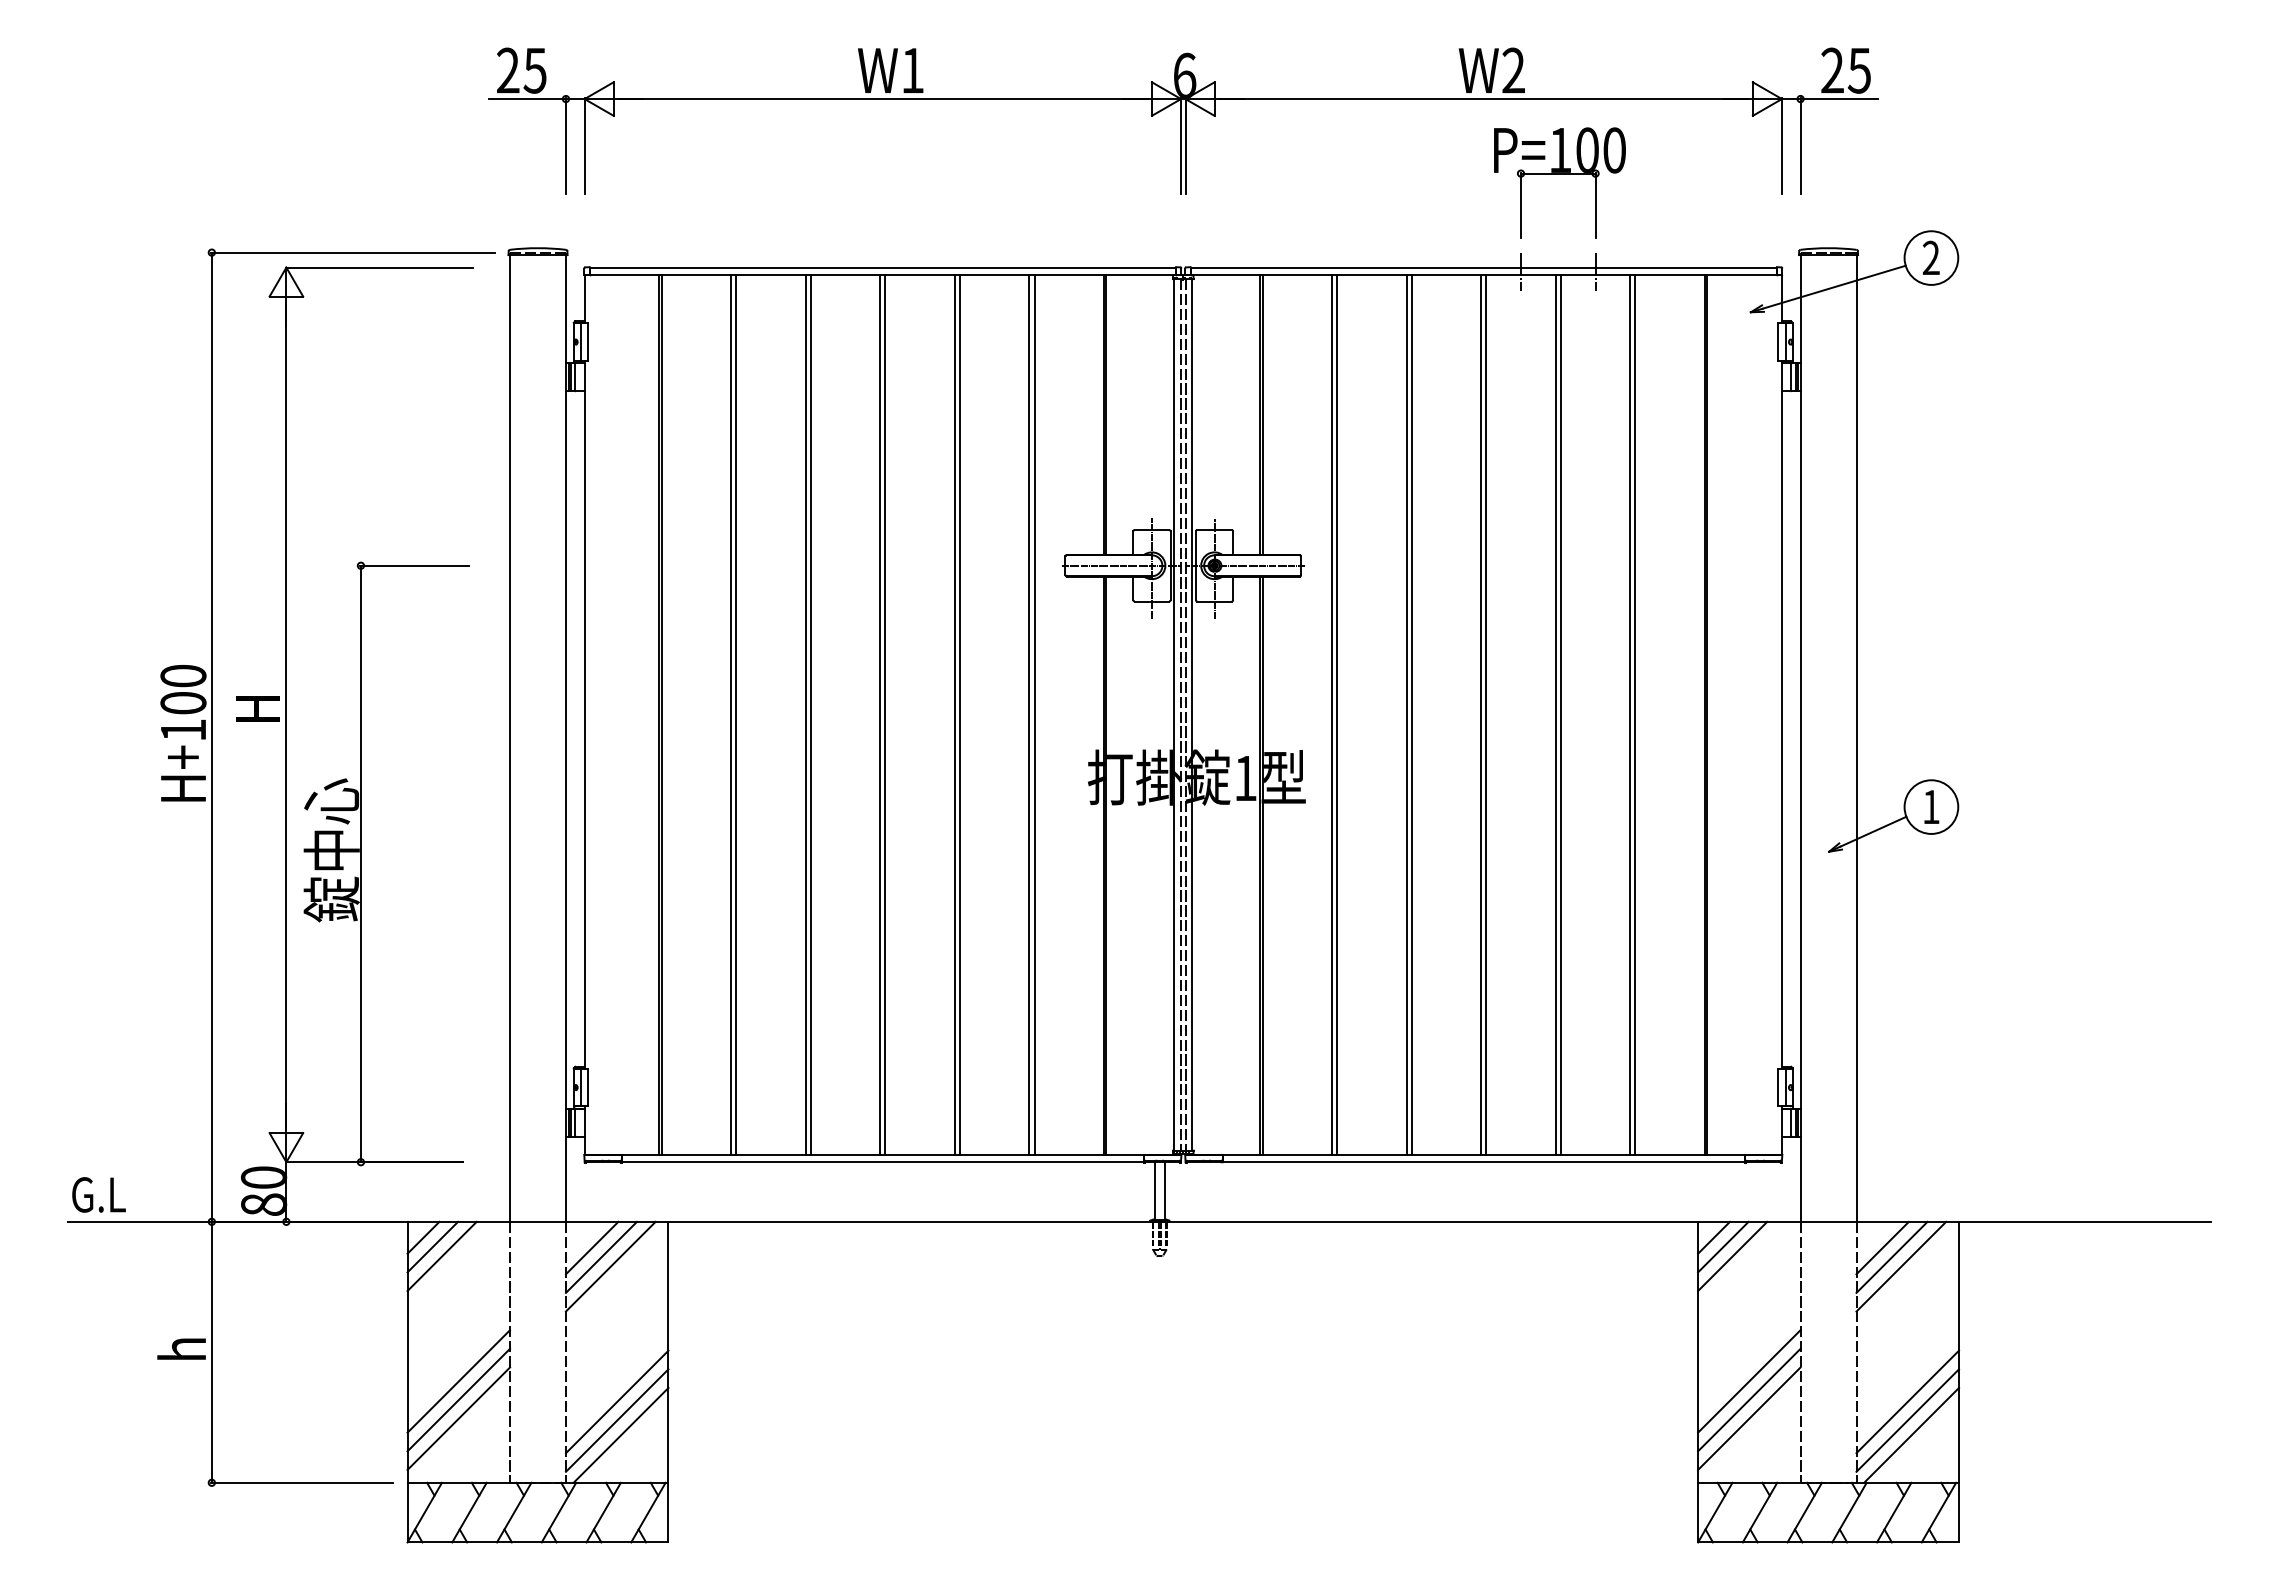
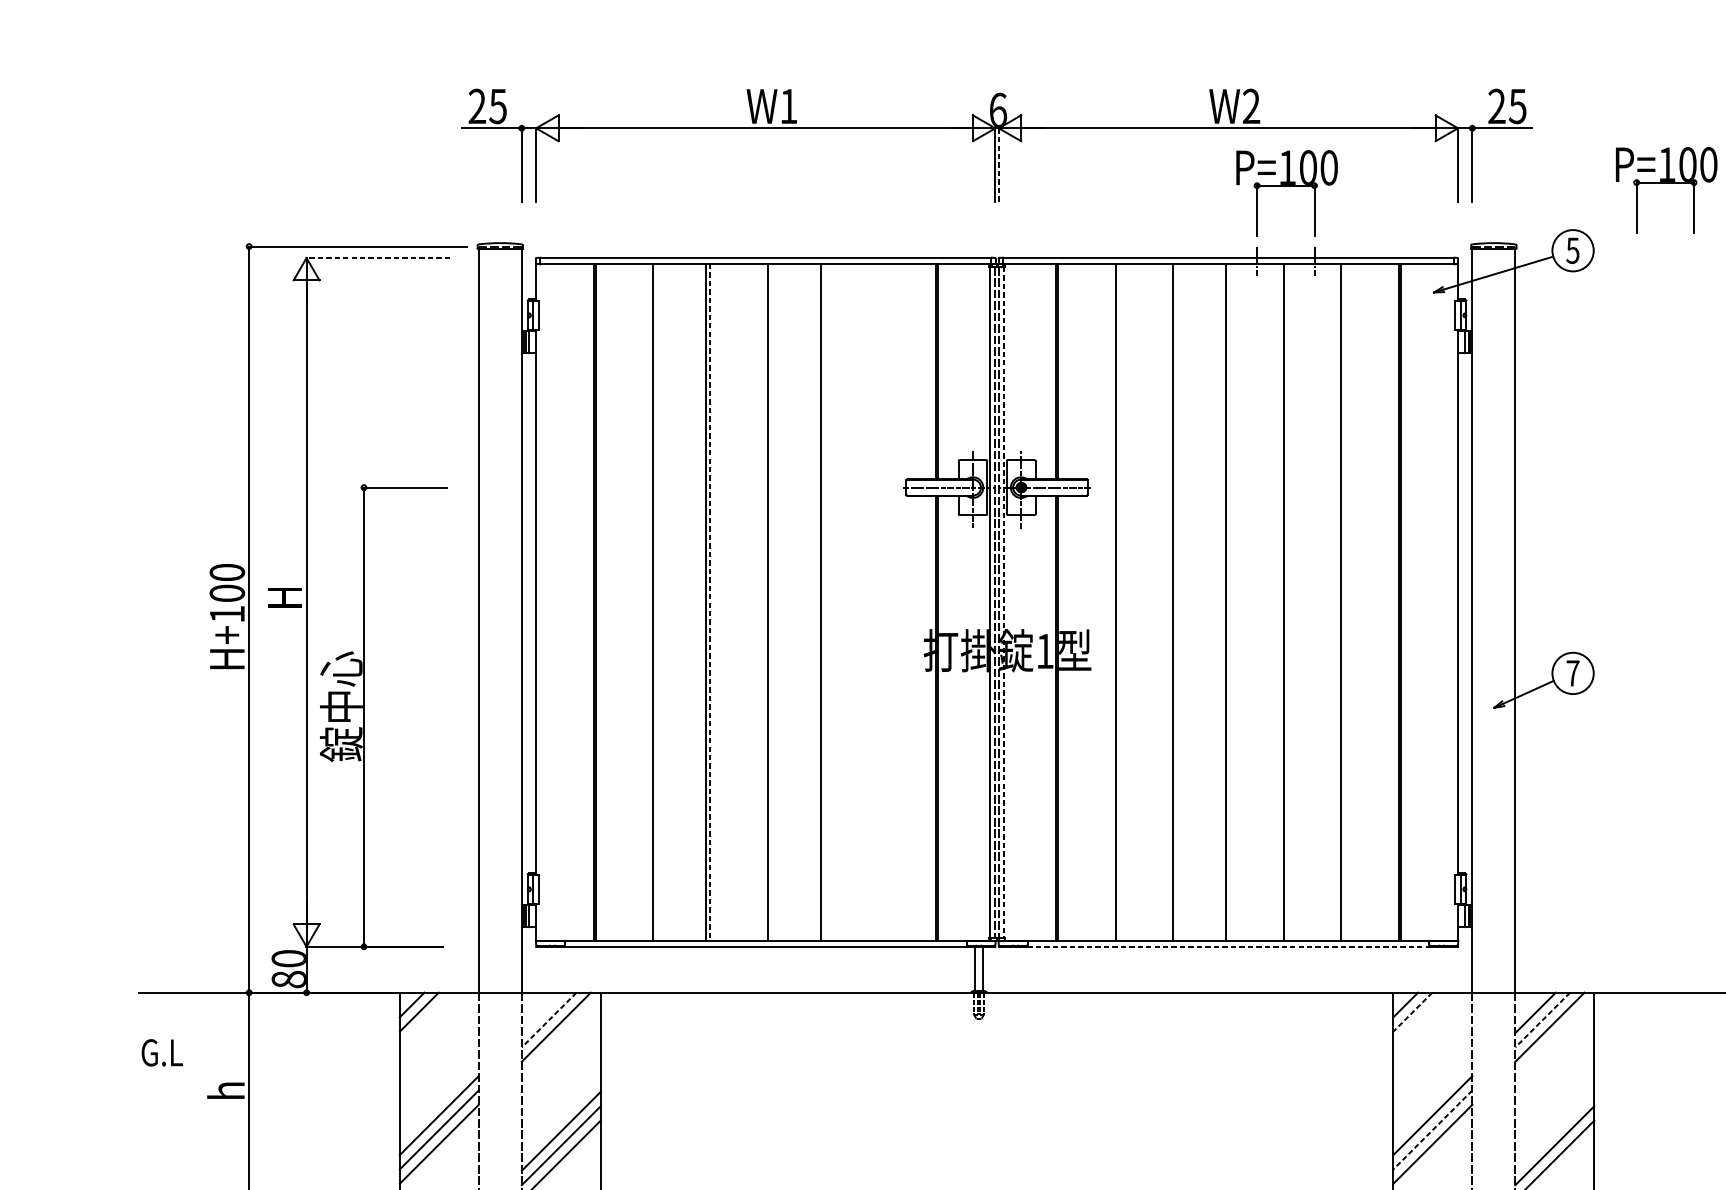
line: (1185, 145) -> (998, 164), solid -> dashed
part: (2052, 170) -> (1666, 183), added
text: (1930, 257) -> (1572, 250), 2 -> 5
line: (379, 267) -> (378, 257), solid -> dashed
line: (731, 714) -> (649, 602), removed
line: (810, 714) -> (710, 602), solid -> dashed
line: (880, 714) -> (763, 602), removed
line: (959, 714) -> (824, 602), removed
line: (1029, 714) -> (878, 602), removed
line: (1034, 714) -> (882, 602), removed
line: (1192, 714) -> (1004, 602), solid -> dashed
line: (1332, 714) -> (1111, 602), removed
line: (1406, 714) -> (1168, 602), removed
line: (1486, 714) -> (1230, 602), removed
line: (1560, 714) -> (1287, 602), removed
line: (1635, 714) -> (1345, 602), removed
text: (1931, 806) -> (1573, 672), 1 -> 7
line: (1483, 1162) -> (1228, 947), solid -> dashed
text: (98, 1194) -> (161, 1052), moved
line: (591, 1247) -> (541, 1012), removed
line: (1723, 1247) -> (1413, 1012), solid -> dashed
line: (441, 1256) -> (425, 1019), removed
line: (1732, 1256) -> (1419, 1019), removed
line: (601, 1257) -> (549, 1020), solid -> dashed
line: (1891, 1257) -> (1542, 1020), solid -> dashed
line: (1748, 1400) -> (1432, 1130), solid -> dashed
line: (1907, 1401) -> (1554, 1131), removed

